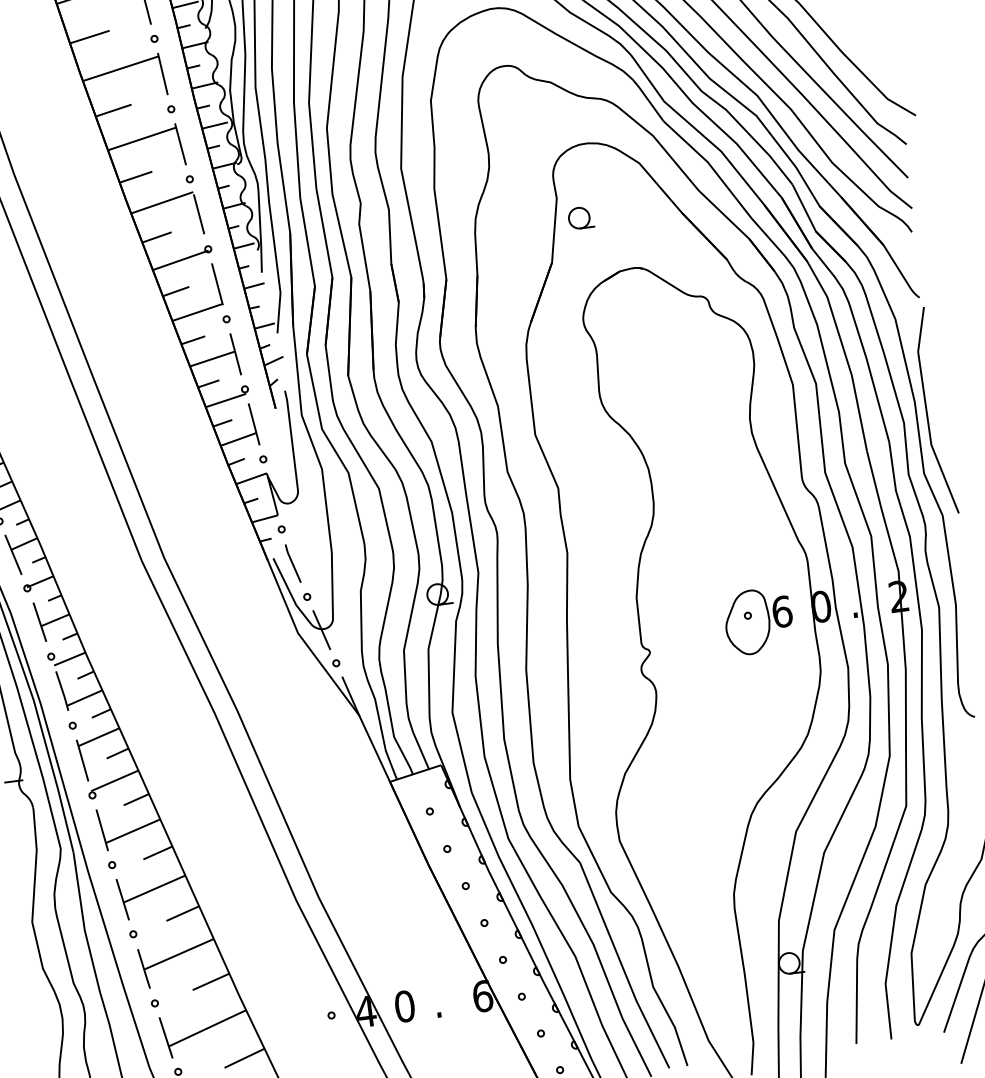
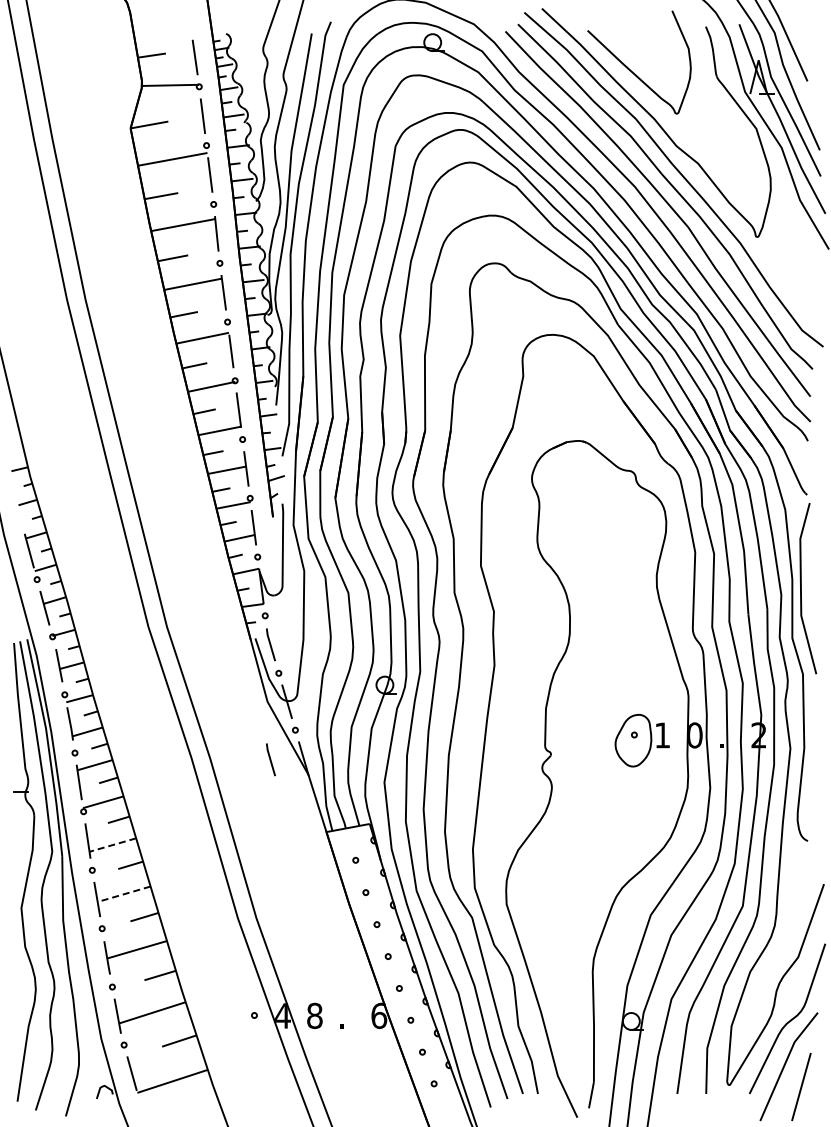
part: (580, 217) -> (540, 394), removed
text: (782, 611) -> (662, 735), 6 -> 1
line: (310, 702) -> (270, 759), added
line: (132, 831) -> (112, 845), solid -> dashed
line: (155, 889) -> (124, 894), solid -> dashed
text: (404, 1006) -> (314, 1015), 0 -> 8

